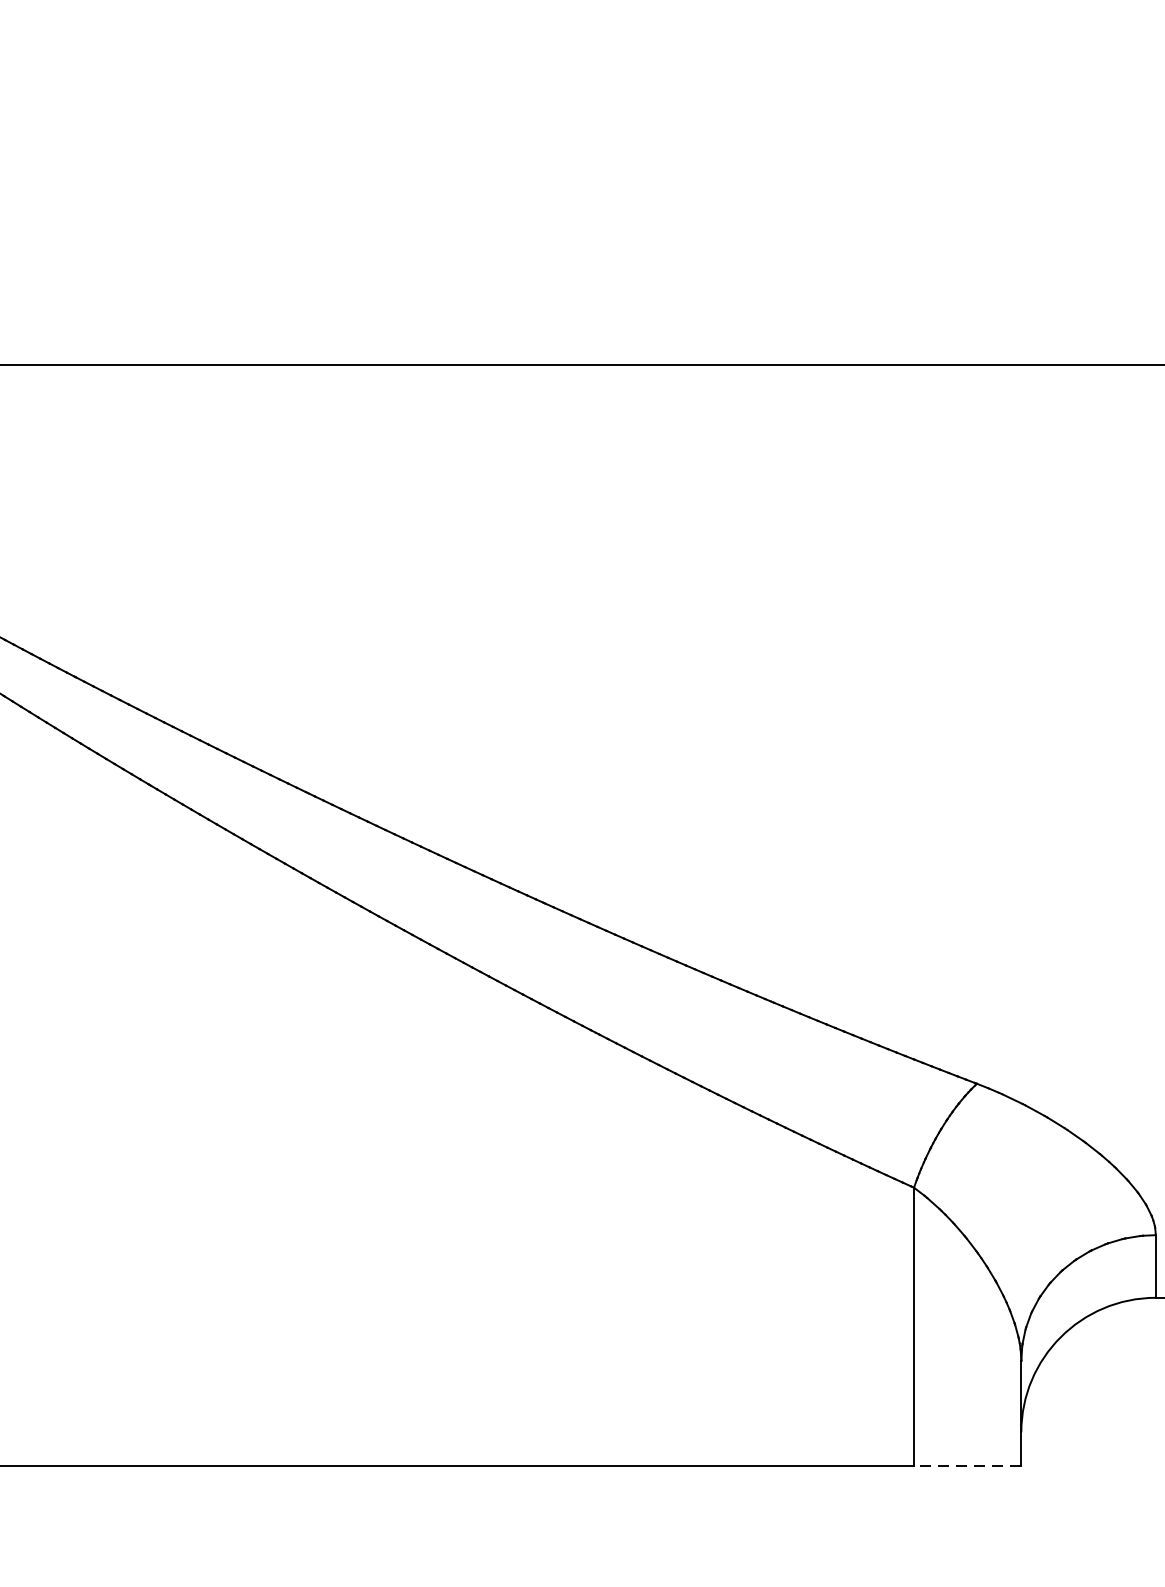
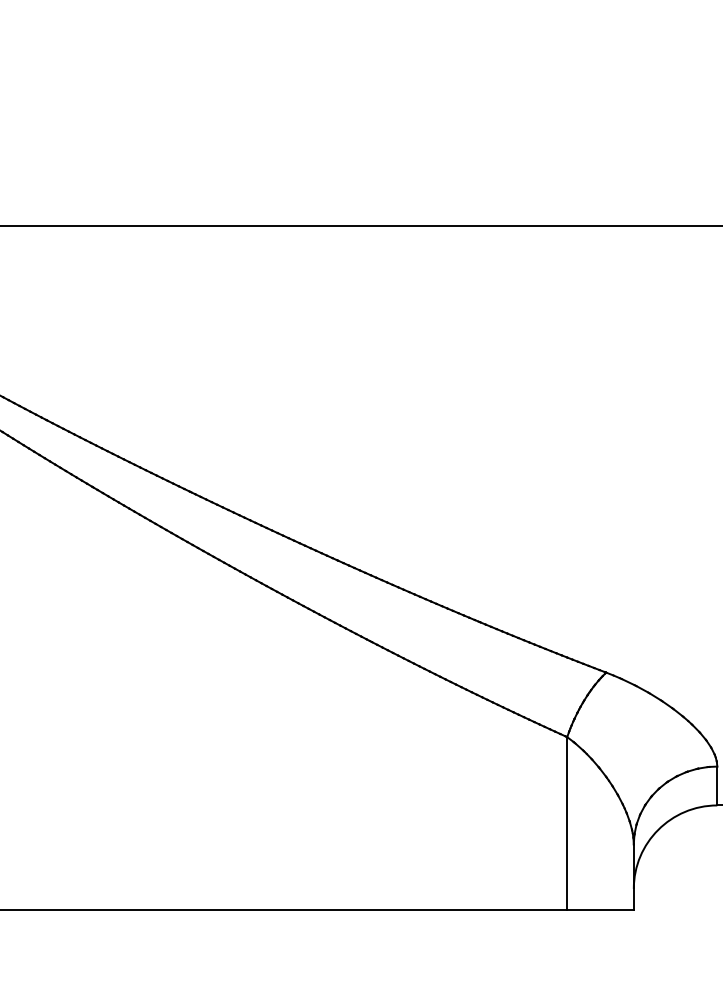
line: (967, 1465) -> (600, 909), dashed -> solid

